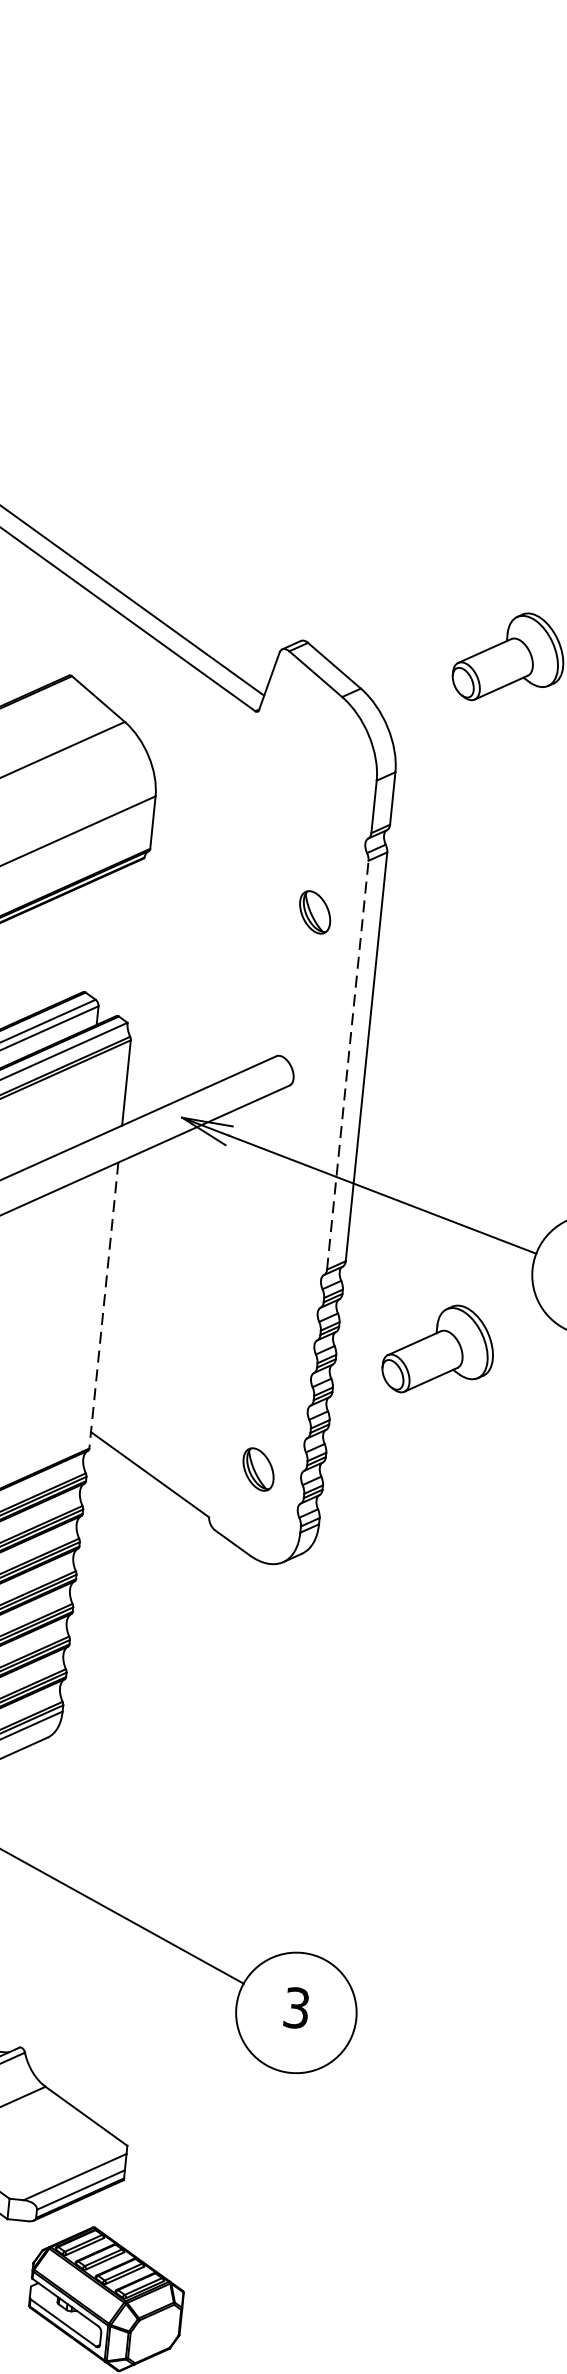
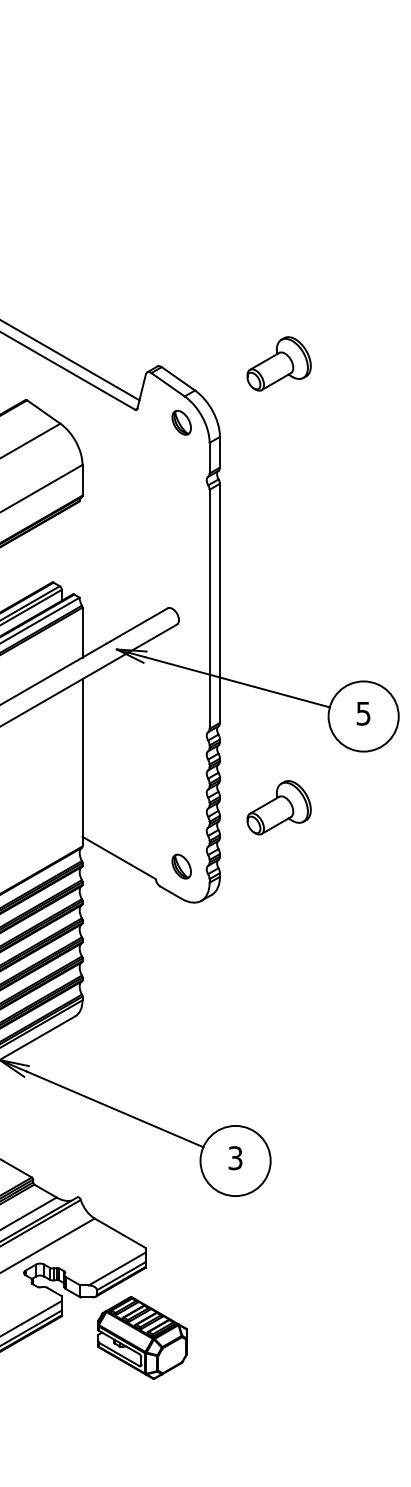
part: (314, 911) -> (181, 422), moved
line: (347, 1065) -> (209, 609), dashed -> solid
line: (103, 1305) -> (82, 762), dashed -> solid
part: (437, 1349) -> (278, 807), moved
part: (258, 1469) -> (181, 866), moved

